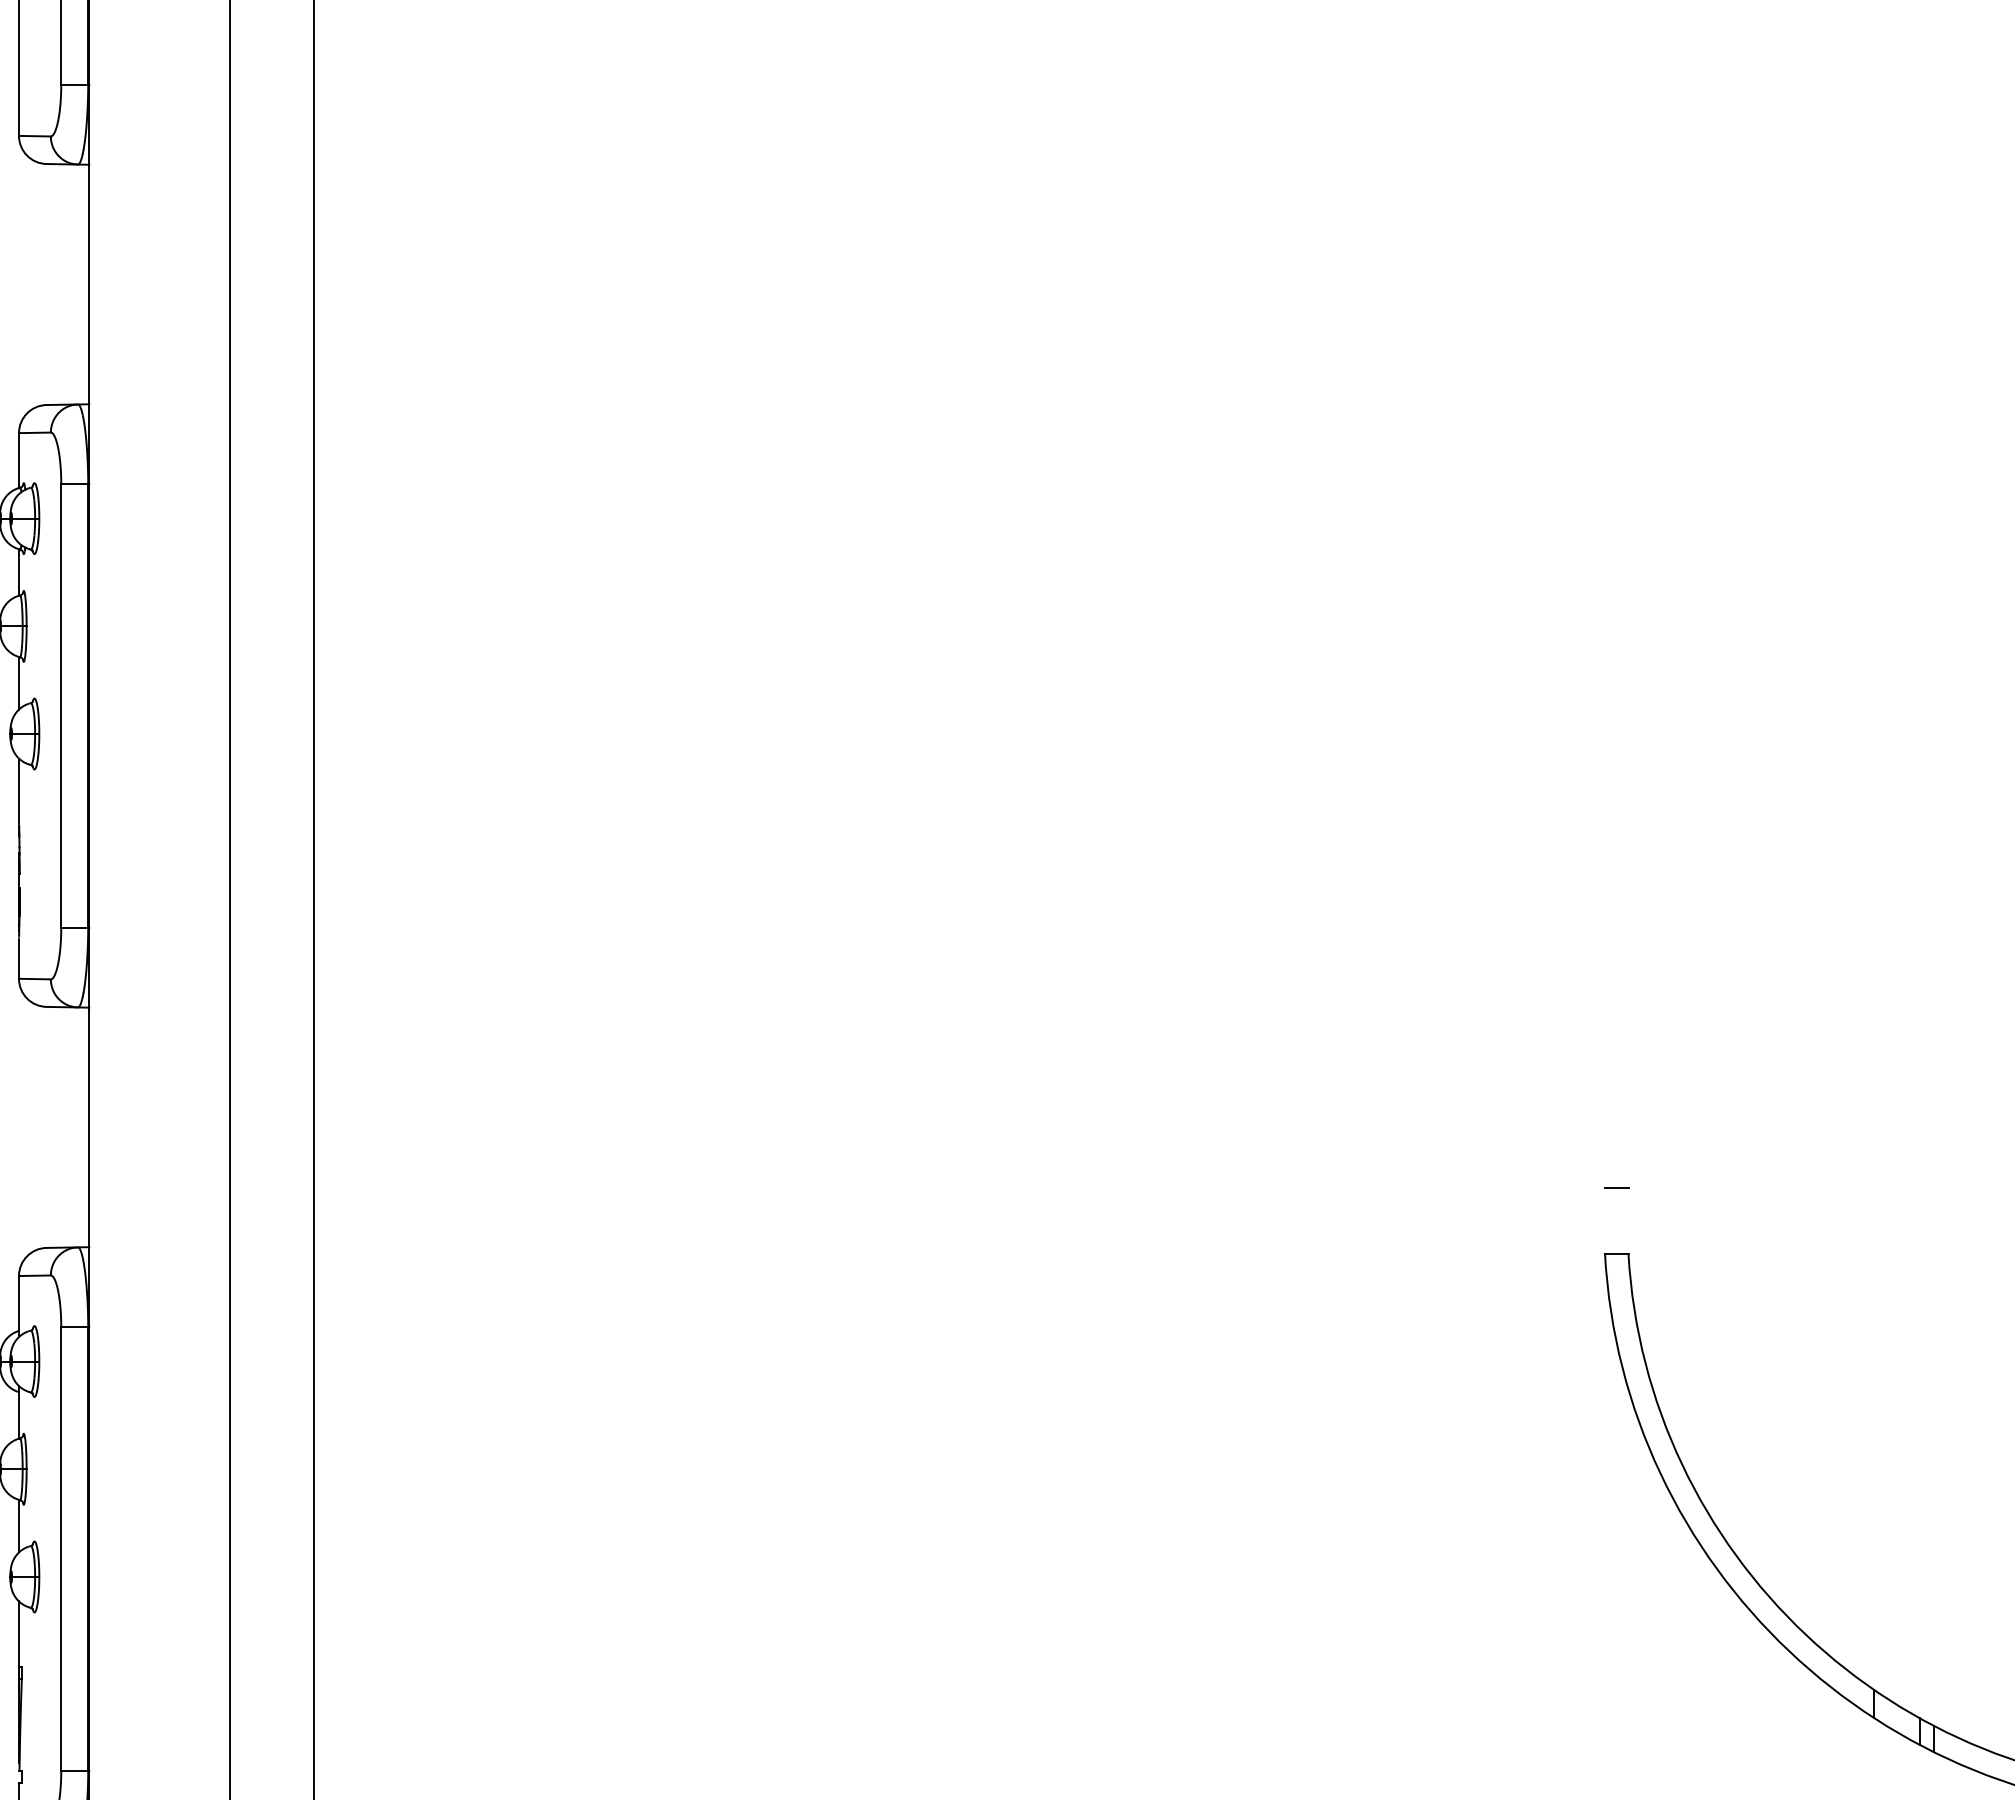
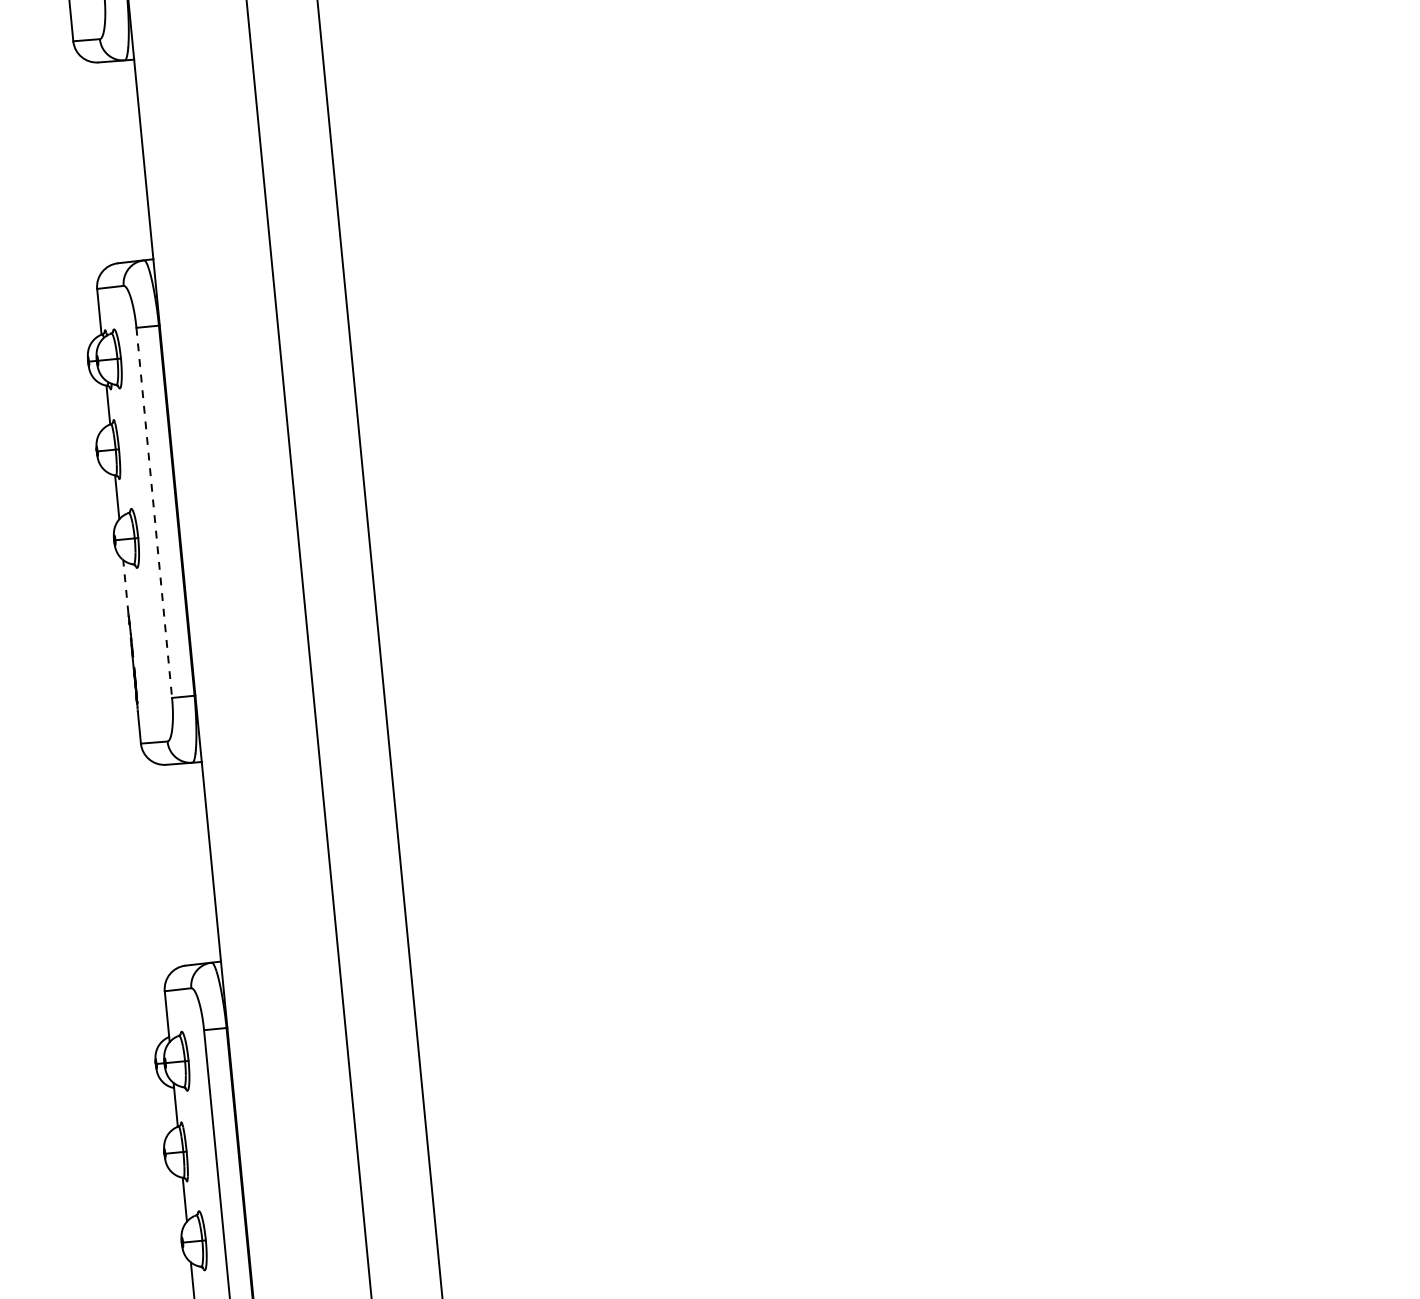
line: (61, 706) -> (154, 513), solid -> dashed
line: (19, 790) -> (126, 586), solid -> dashed

